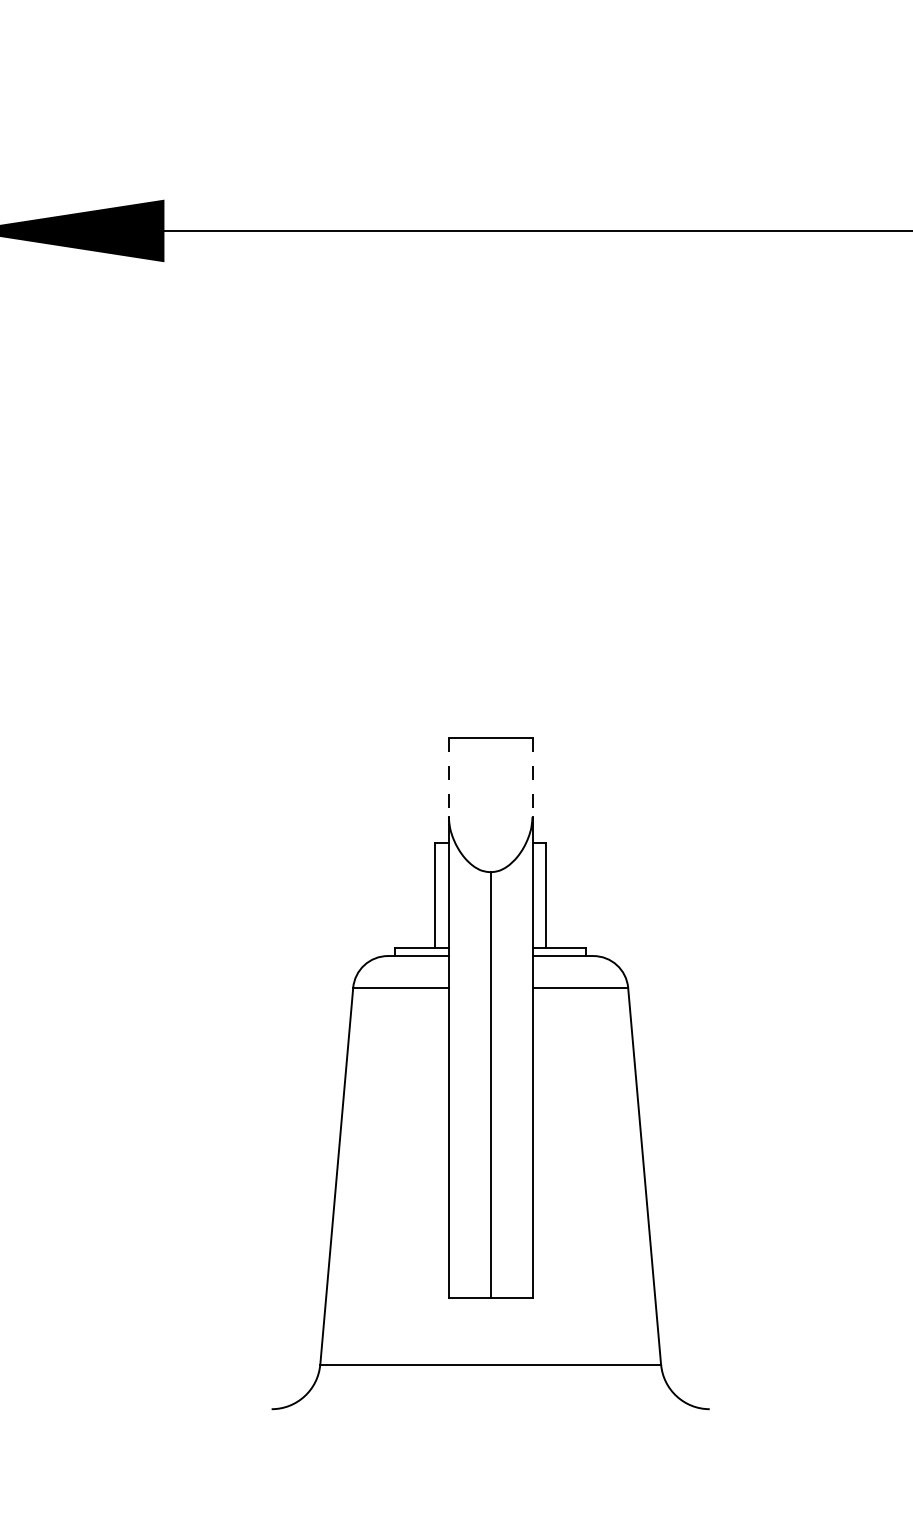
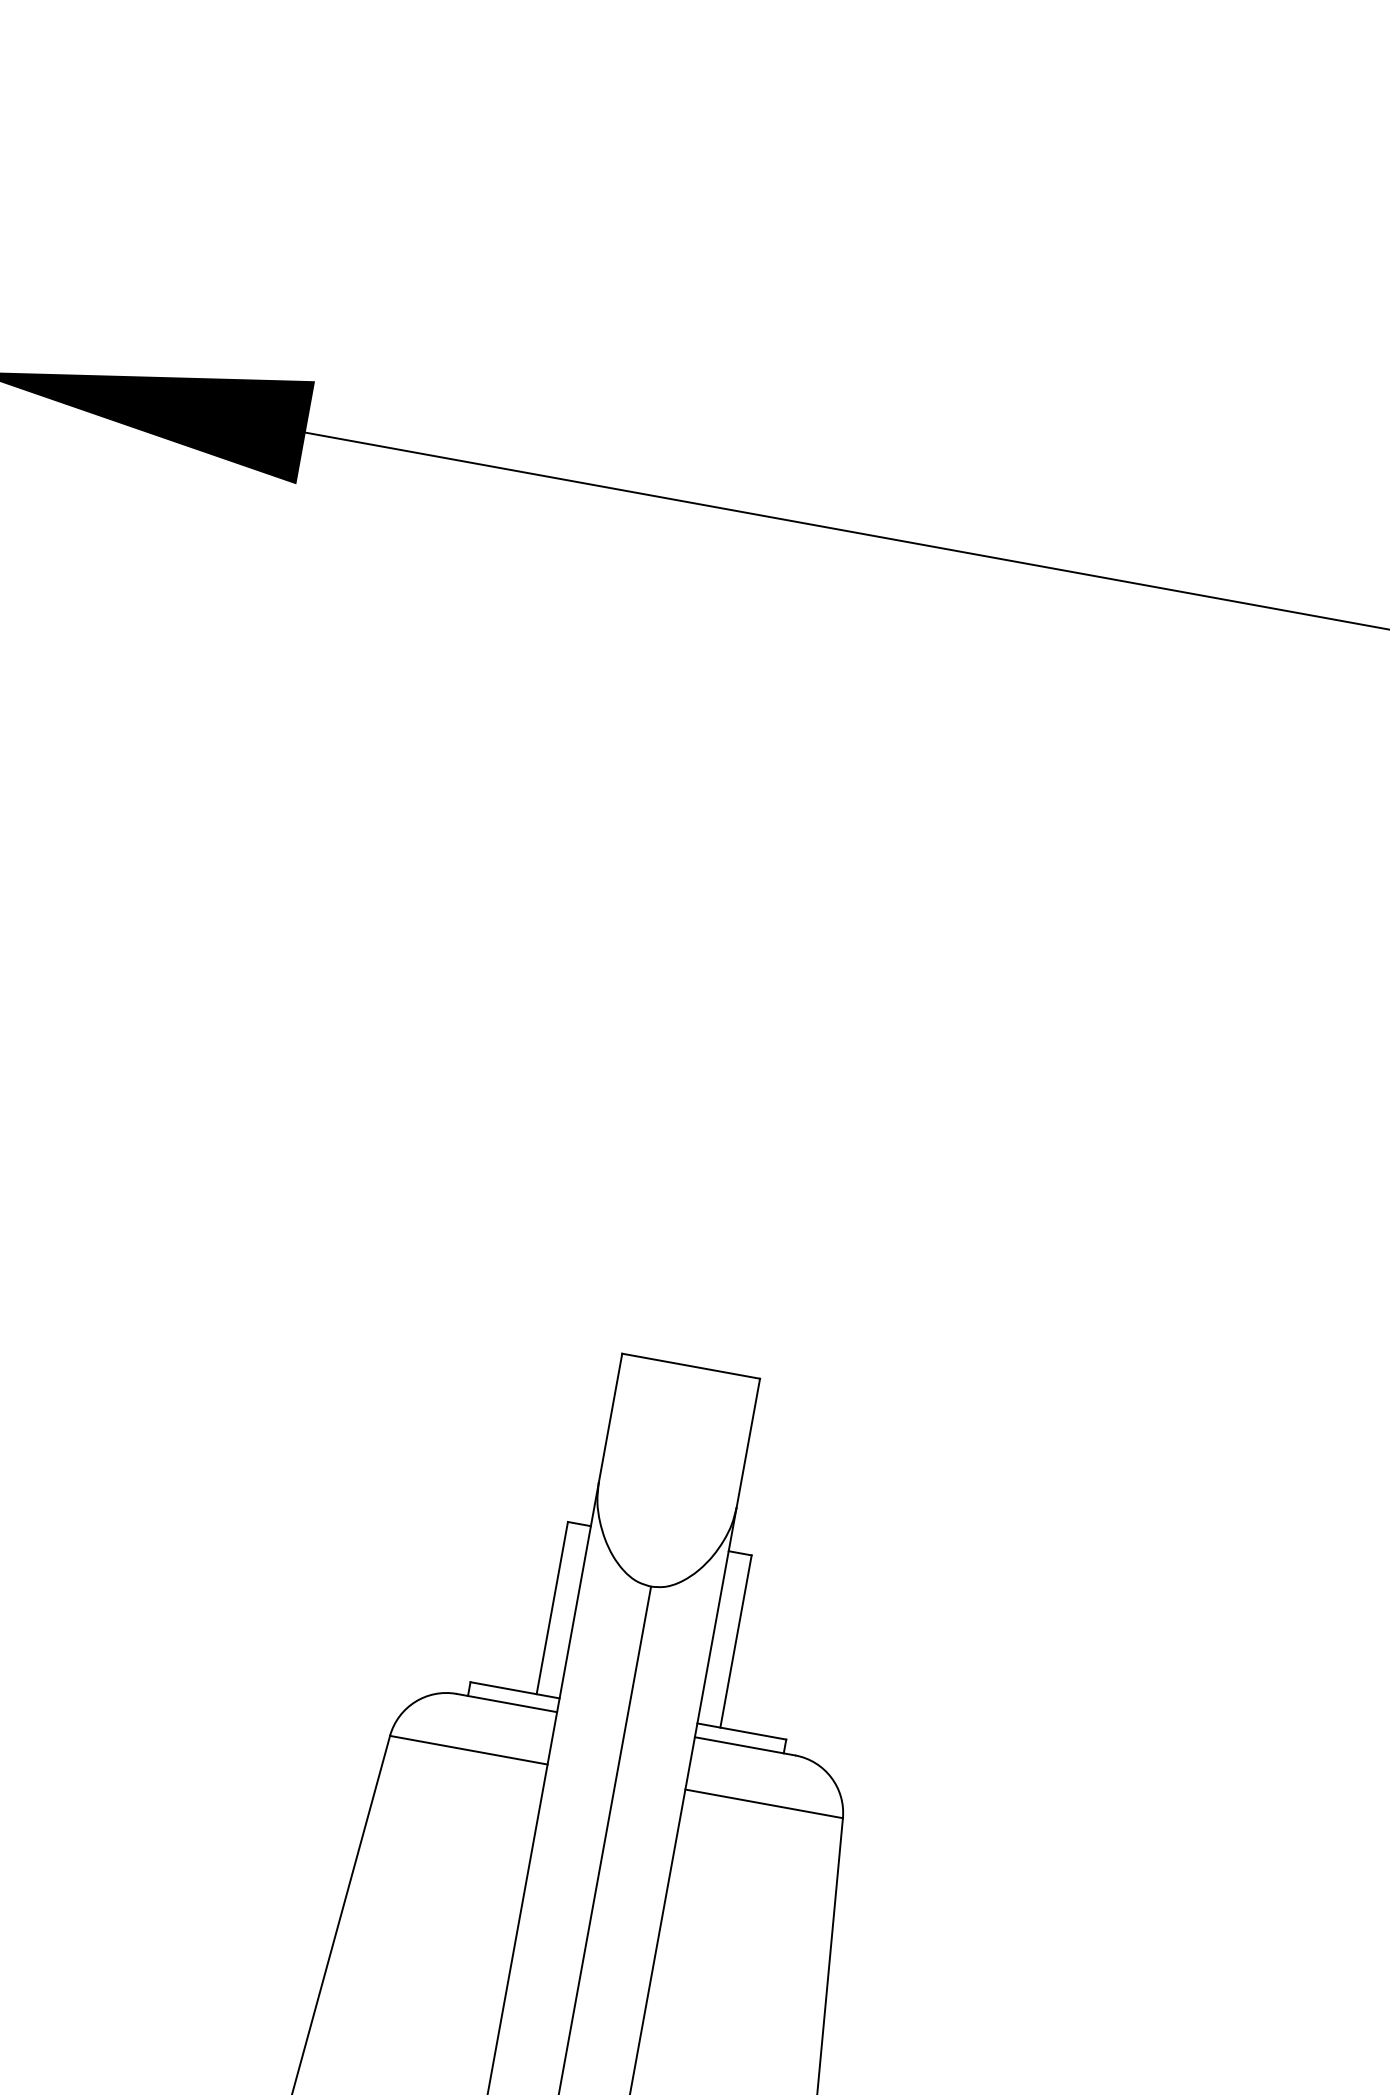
line: (448, 778) -> (609, 1419), dashed -> solid
line: (532, 778) -> (748, 1444), dashed -> solid

